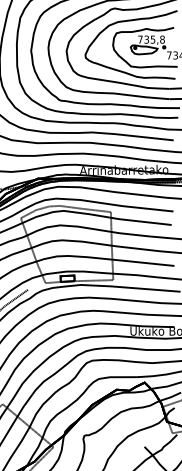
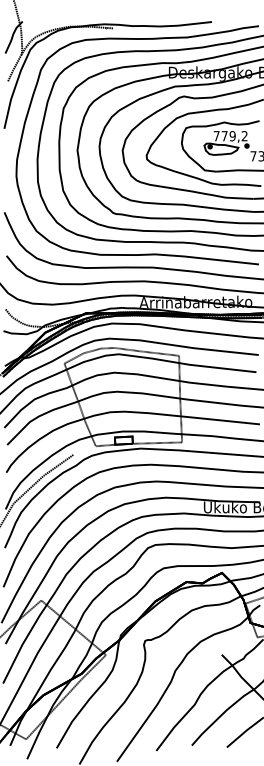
text: (154, 39) -> (234, 136), 735,8 -> 779,2

